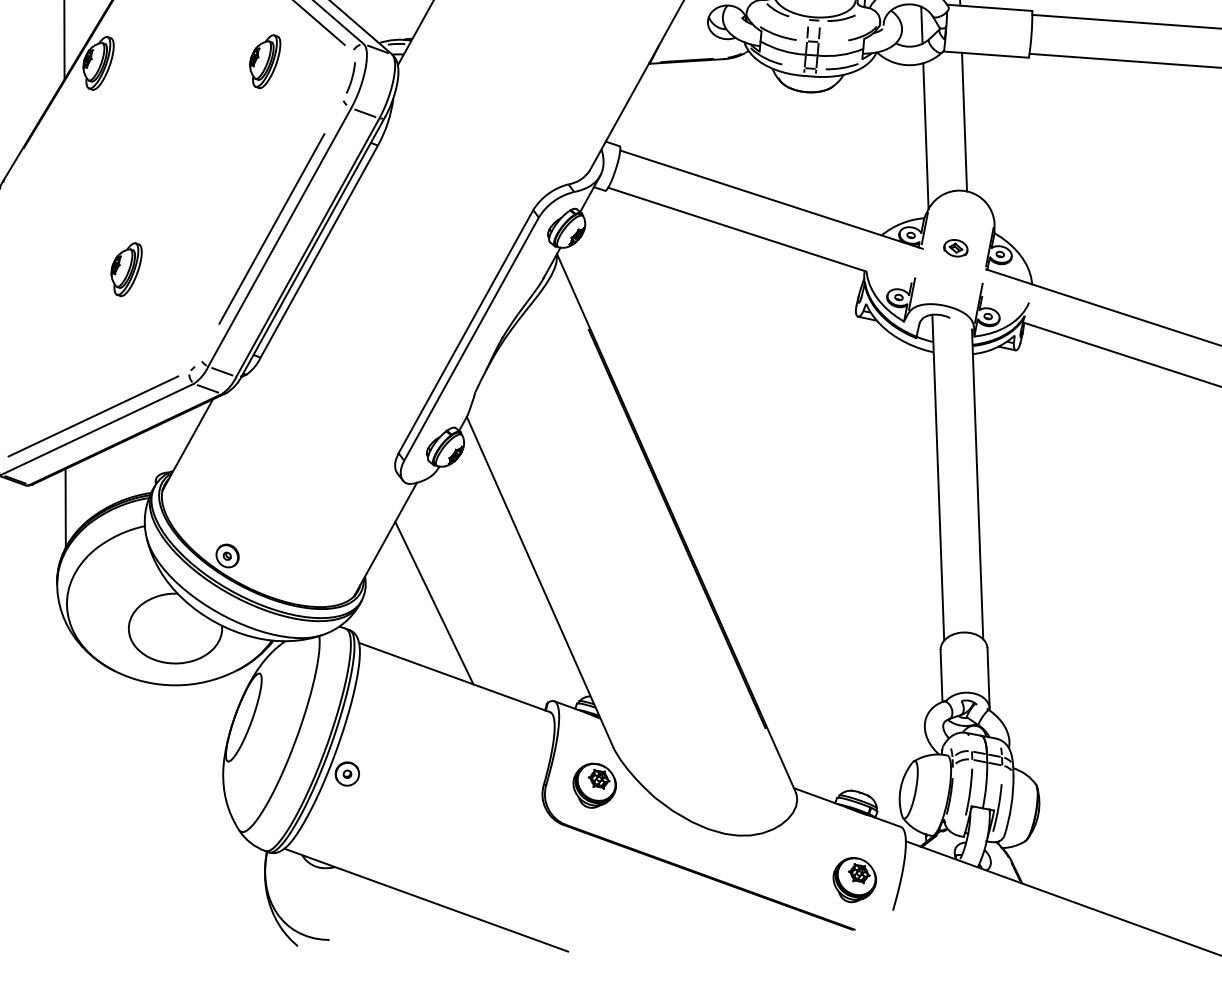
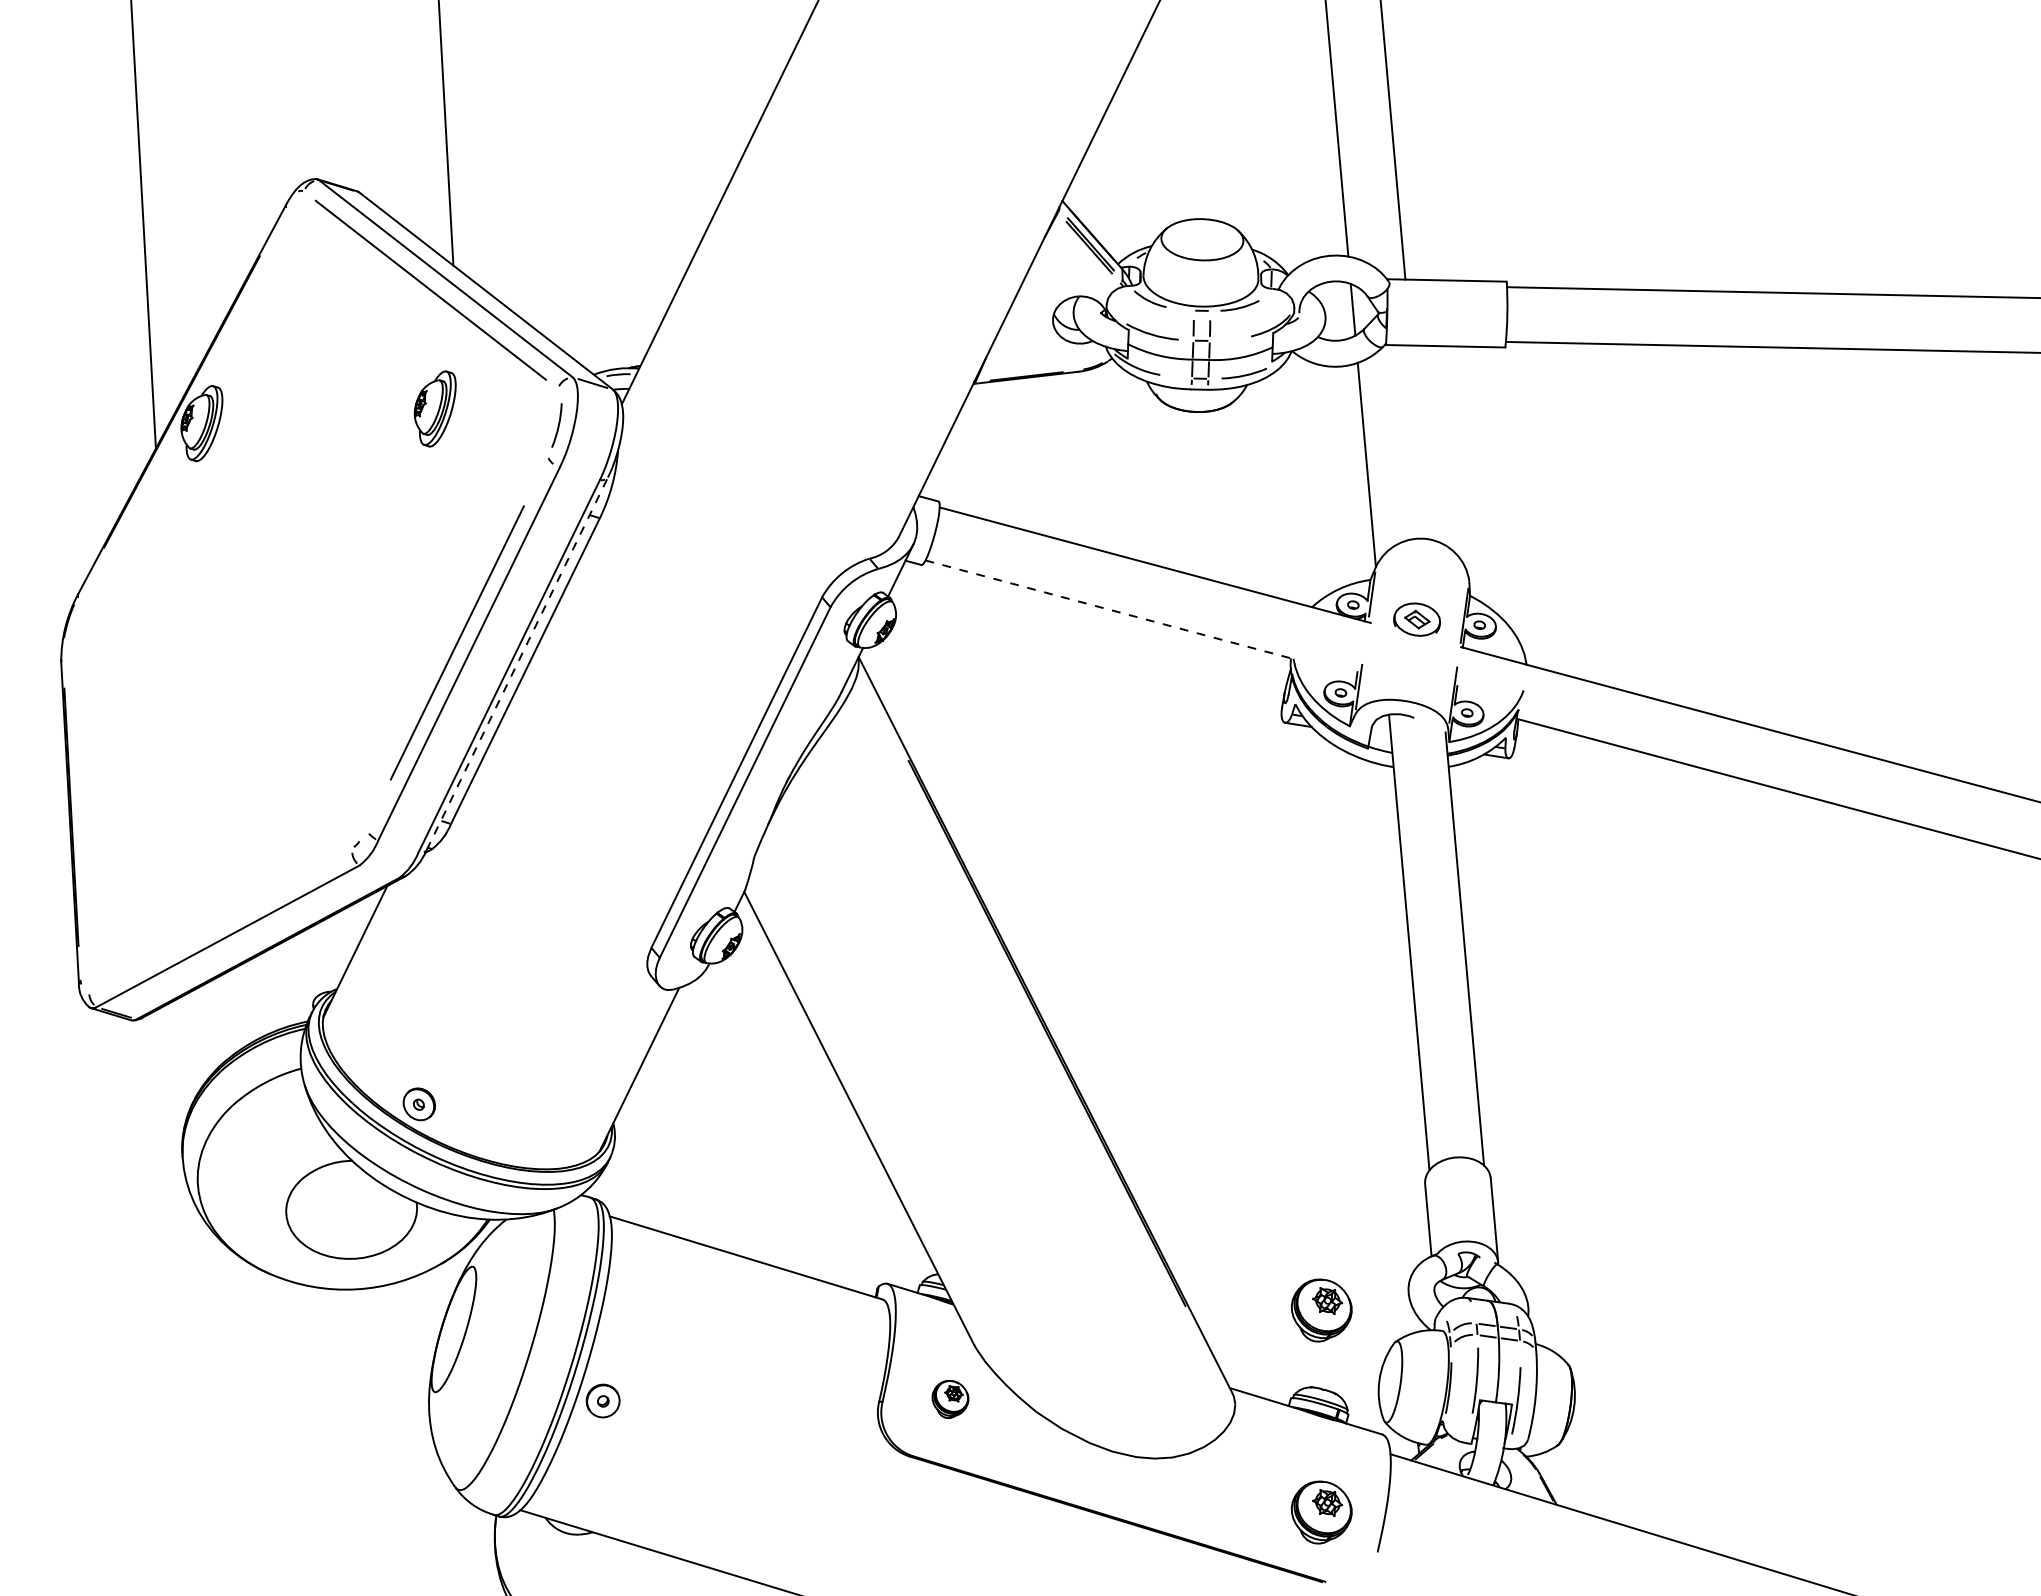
line: (365, 112) -> (579, 473), removed
line: (964, 122) -> (1419, 442), removed
line: (737, 229) -> (1109, 609), solid -> dashed
line: (313, 245) -> (517, 663), solid -> dashed
part: (955, 248) -> (1416, 619), size x1.4
part: (125, 269) -> (255, 710), removed
line: (222, 371) -> (398, 846), removed
line: (207, 388) -> (379, 871), removed
line: (93, 416) -> (220, 918), removed
line: (65, 508) -> (188, 1049), removed
line: (434, 603) -> (712, 1155), removed
part: (862, 736) -> (1321, 1310), added
part: (594, 785) -> (950, 1399), size x0.6

